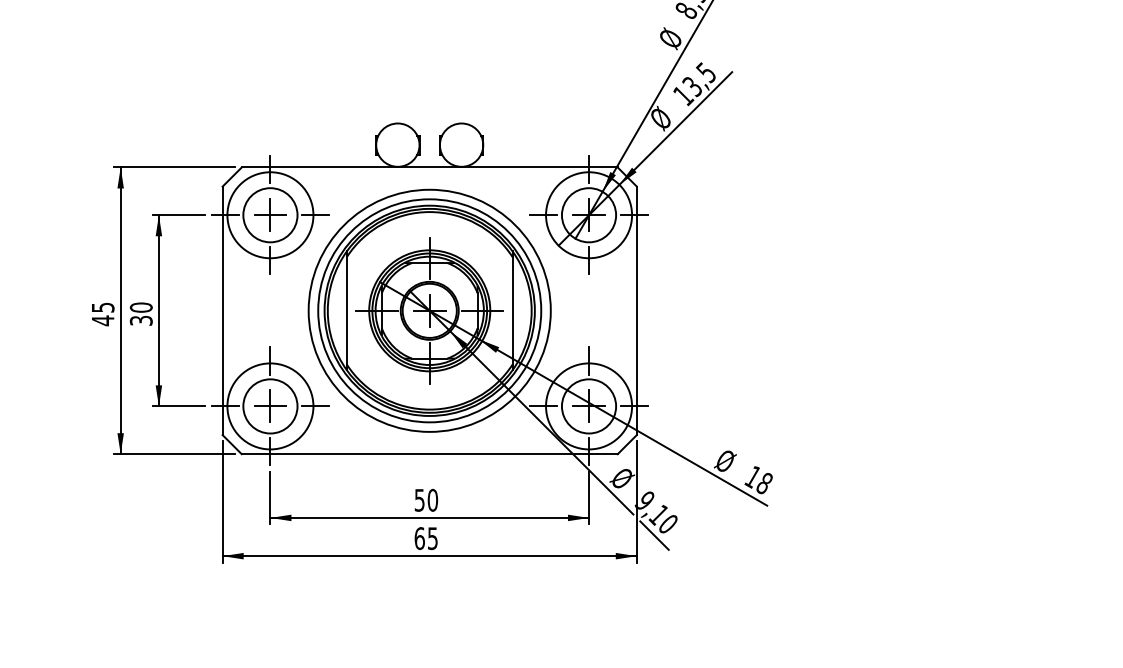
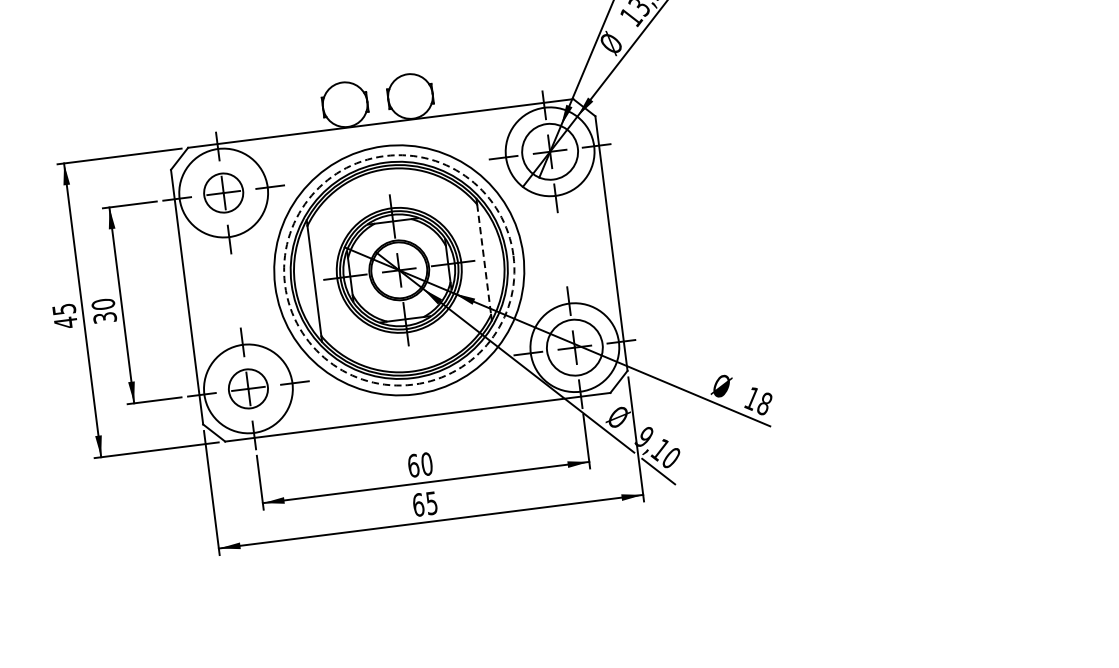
circle: (270, 215) -> (223, 193), size x0.7
circle: (429, 310) -> (398, 270), solid -> dashed
line: (512, 310) -> (484, 259), solid -> dashed
circle: (270, 406) -> (248, 388), size x0.7
text: (419, 499) -> (413, 464), 50 -> 60

